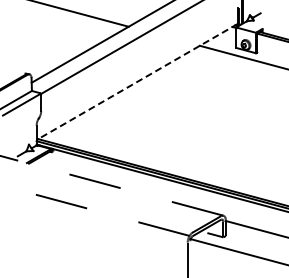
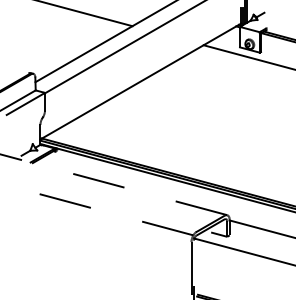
line: (136, 82) -> (140, 81), dashed -> solid

